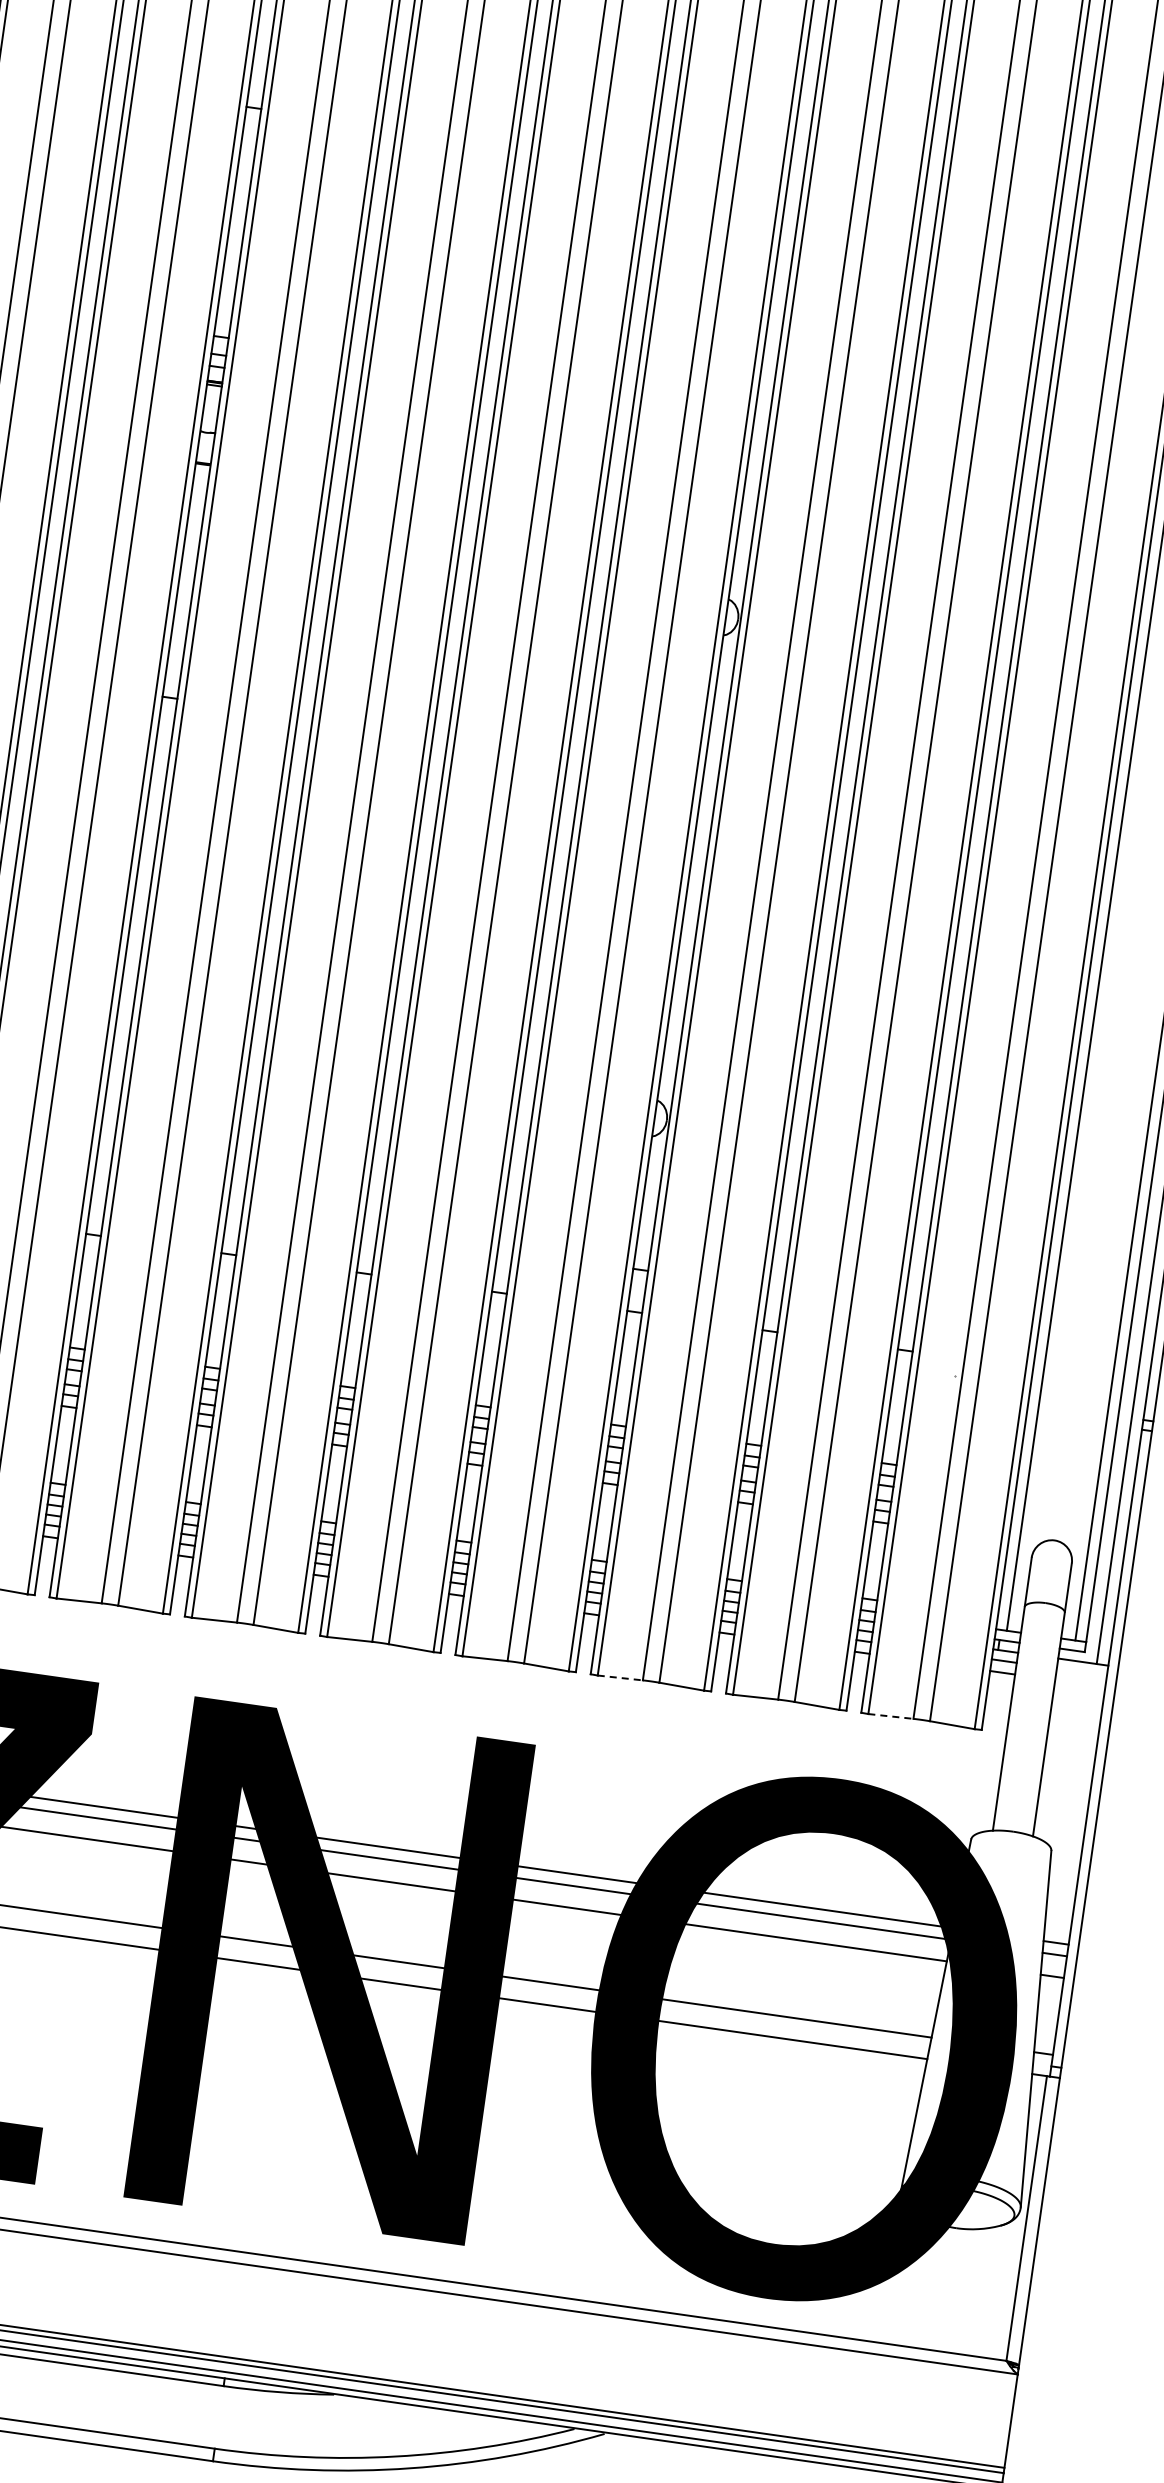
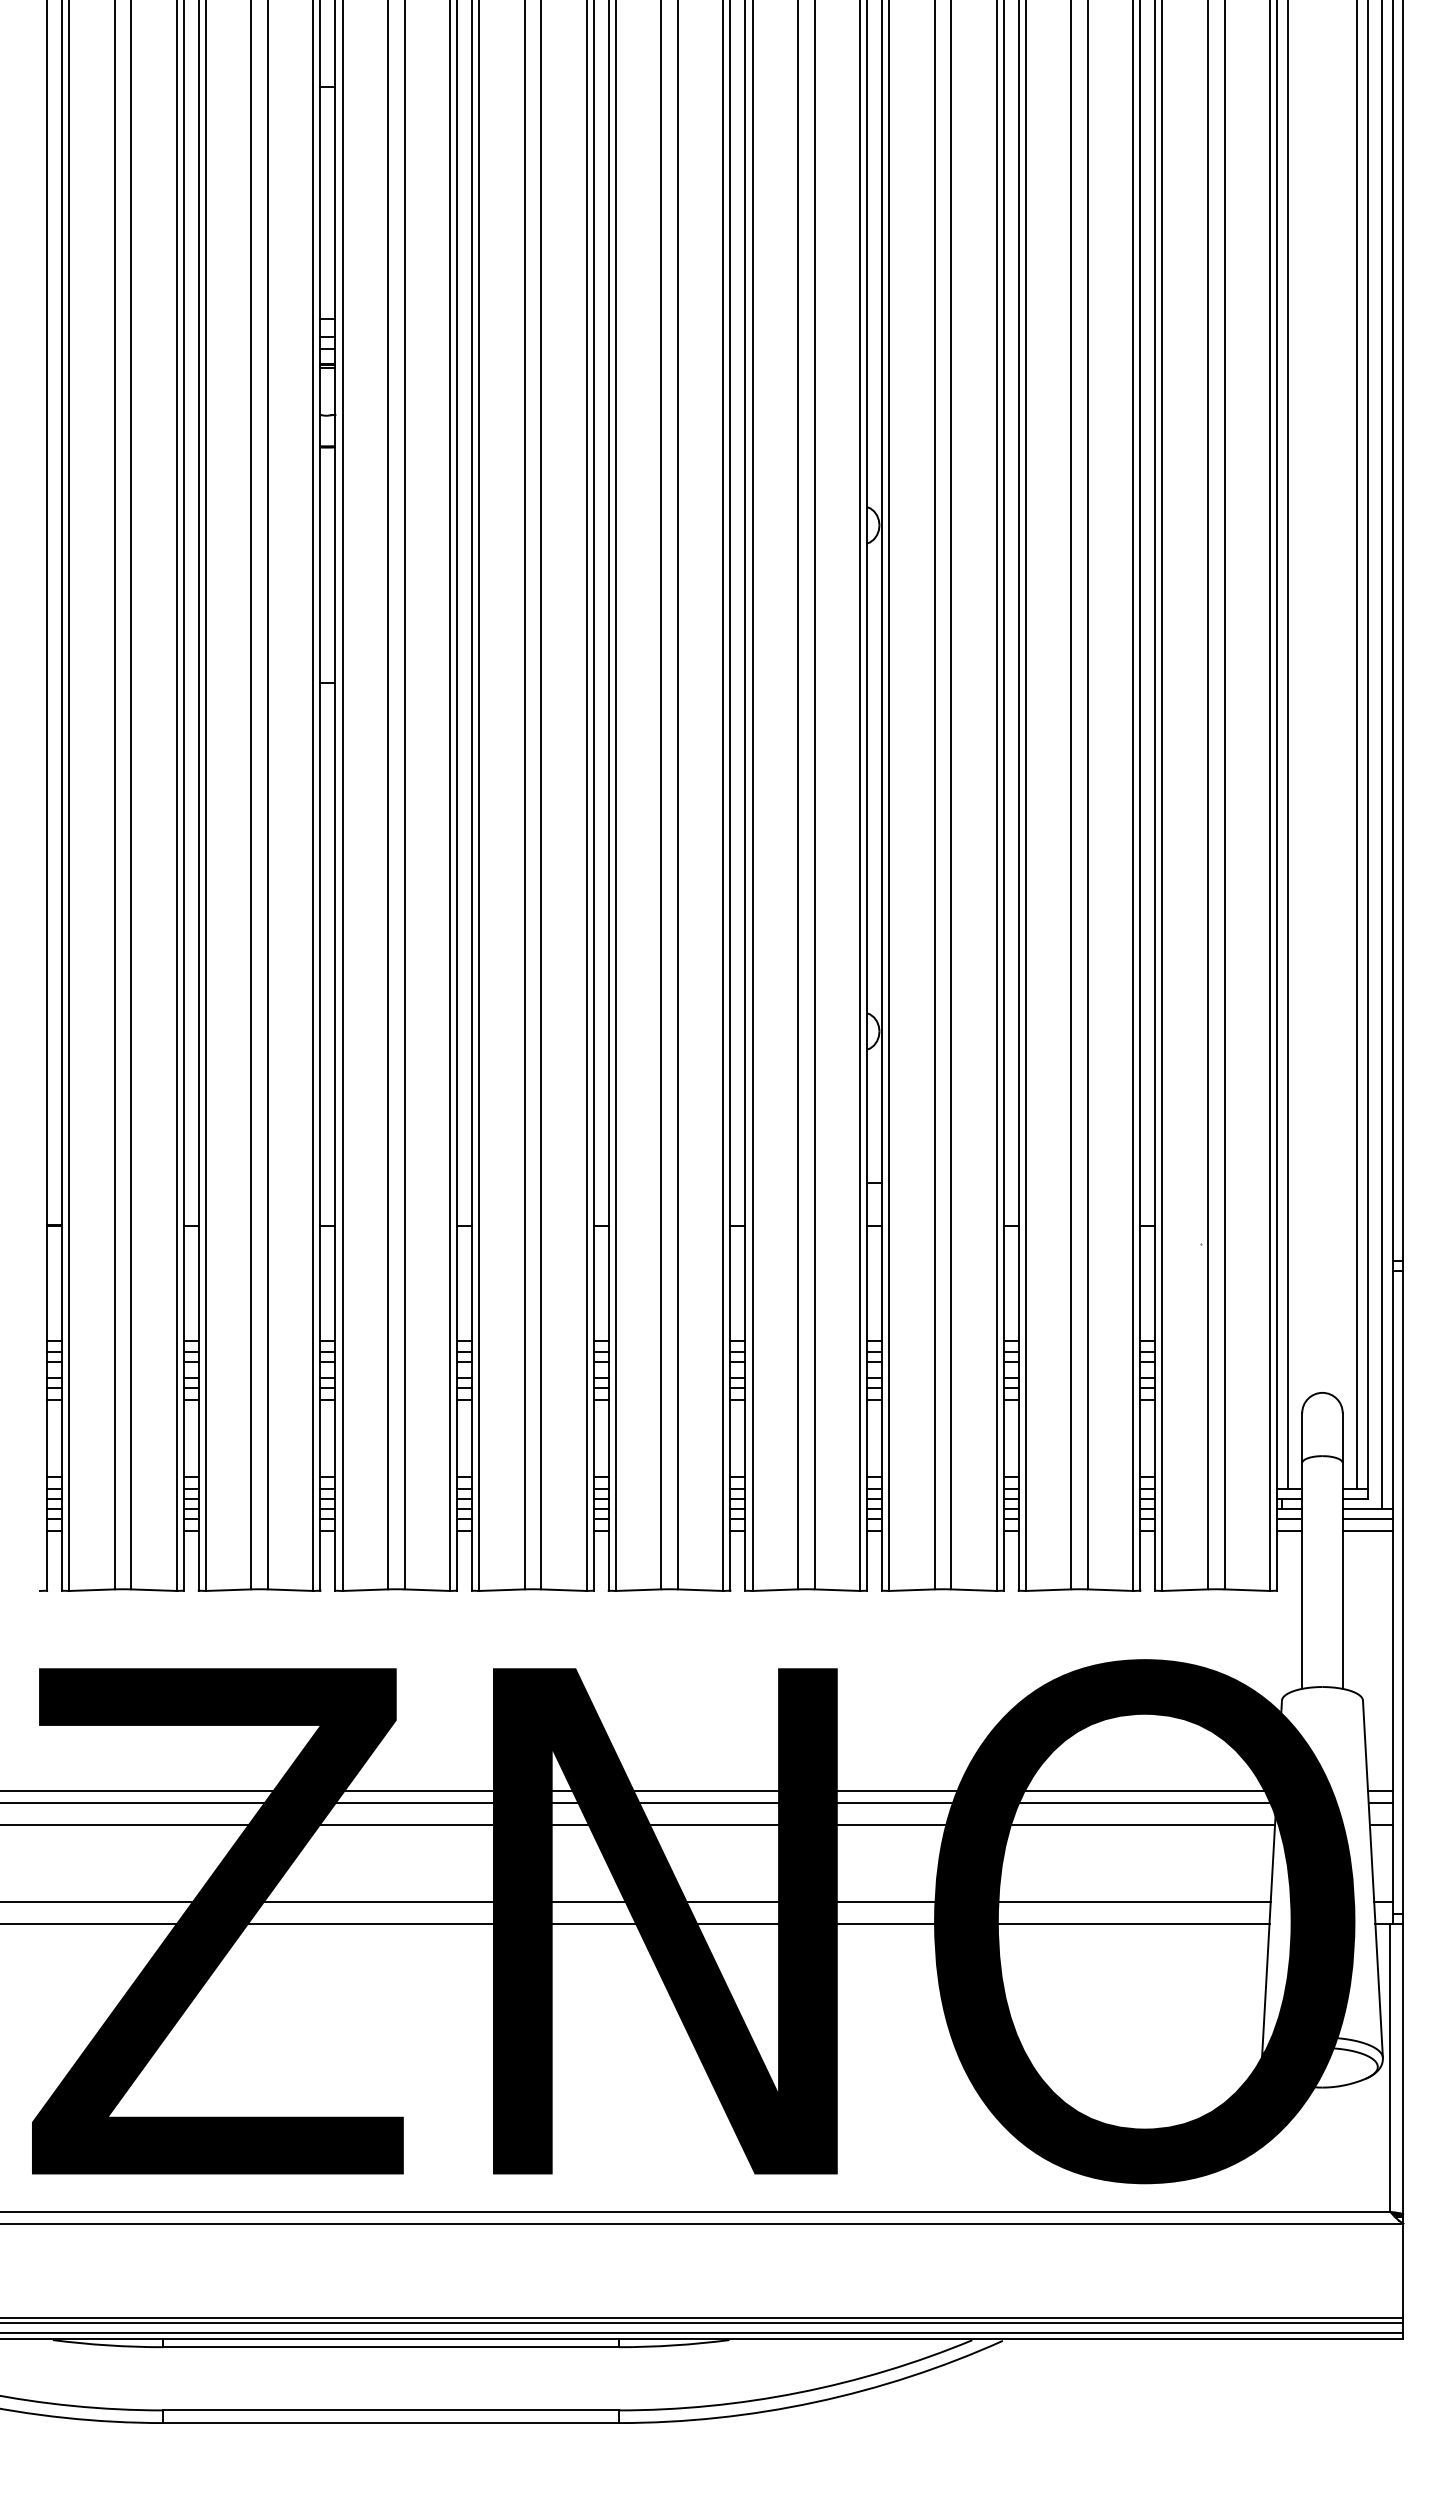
line: (1081, 1672) -> (1367, 1519), added
line: (619, 1678) -> (911, 1590), dashed -> solid
line: (1079, 1684) -> (1367, 1531), added
line: (891, 1716) -> (1185, 1590), dashed -> solid

